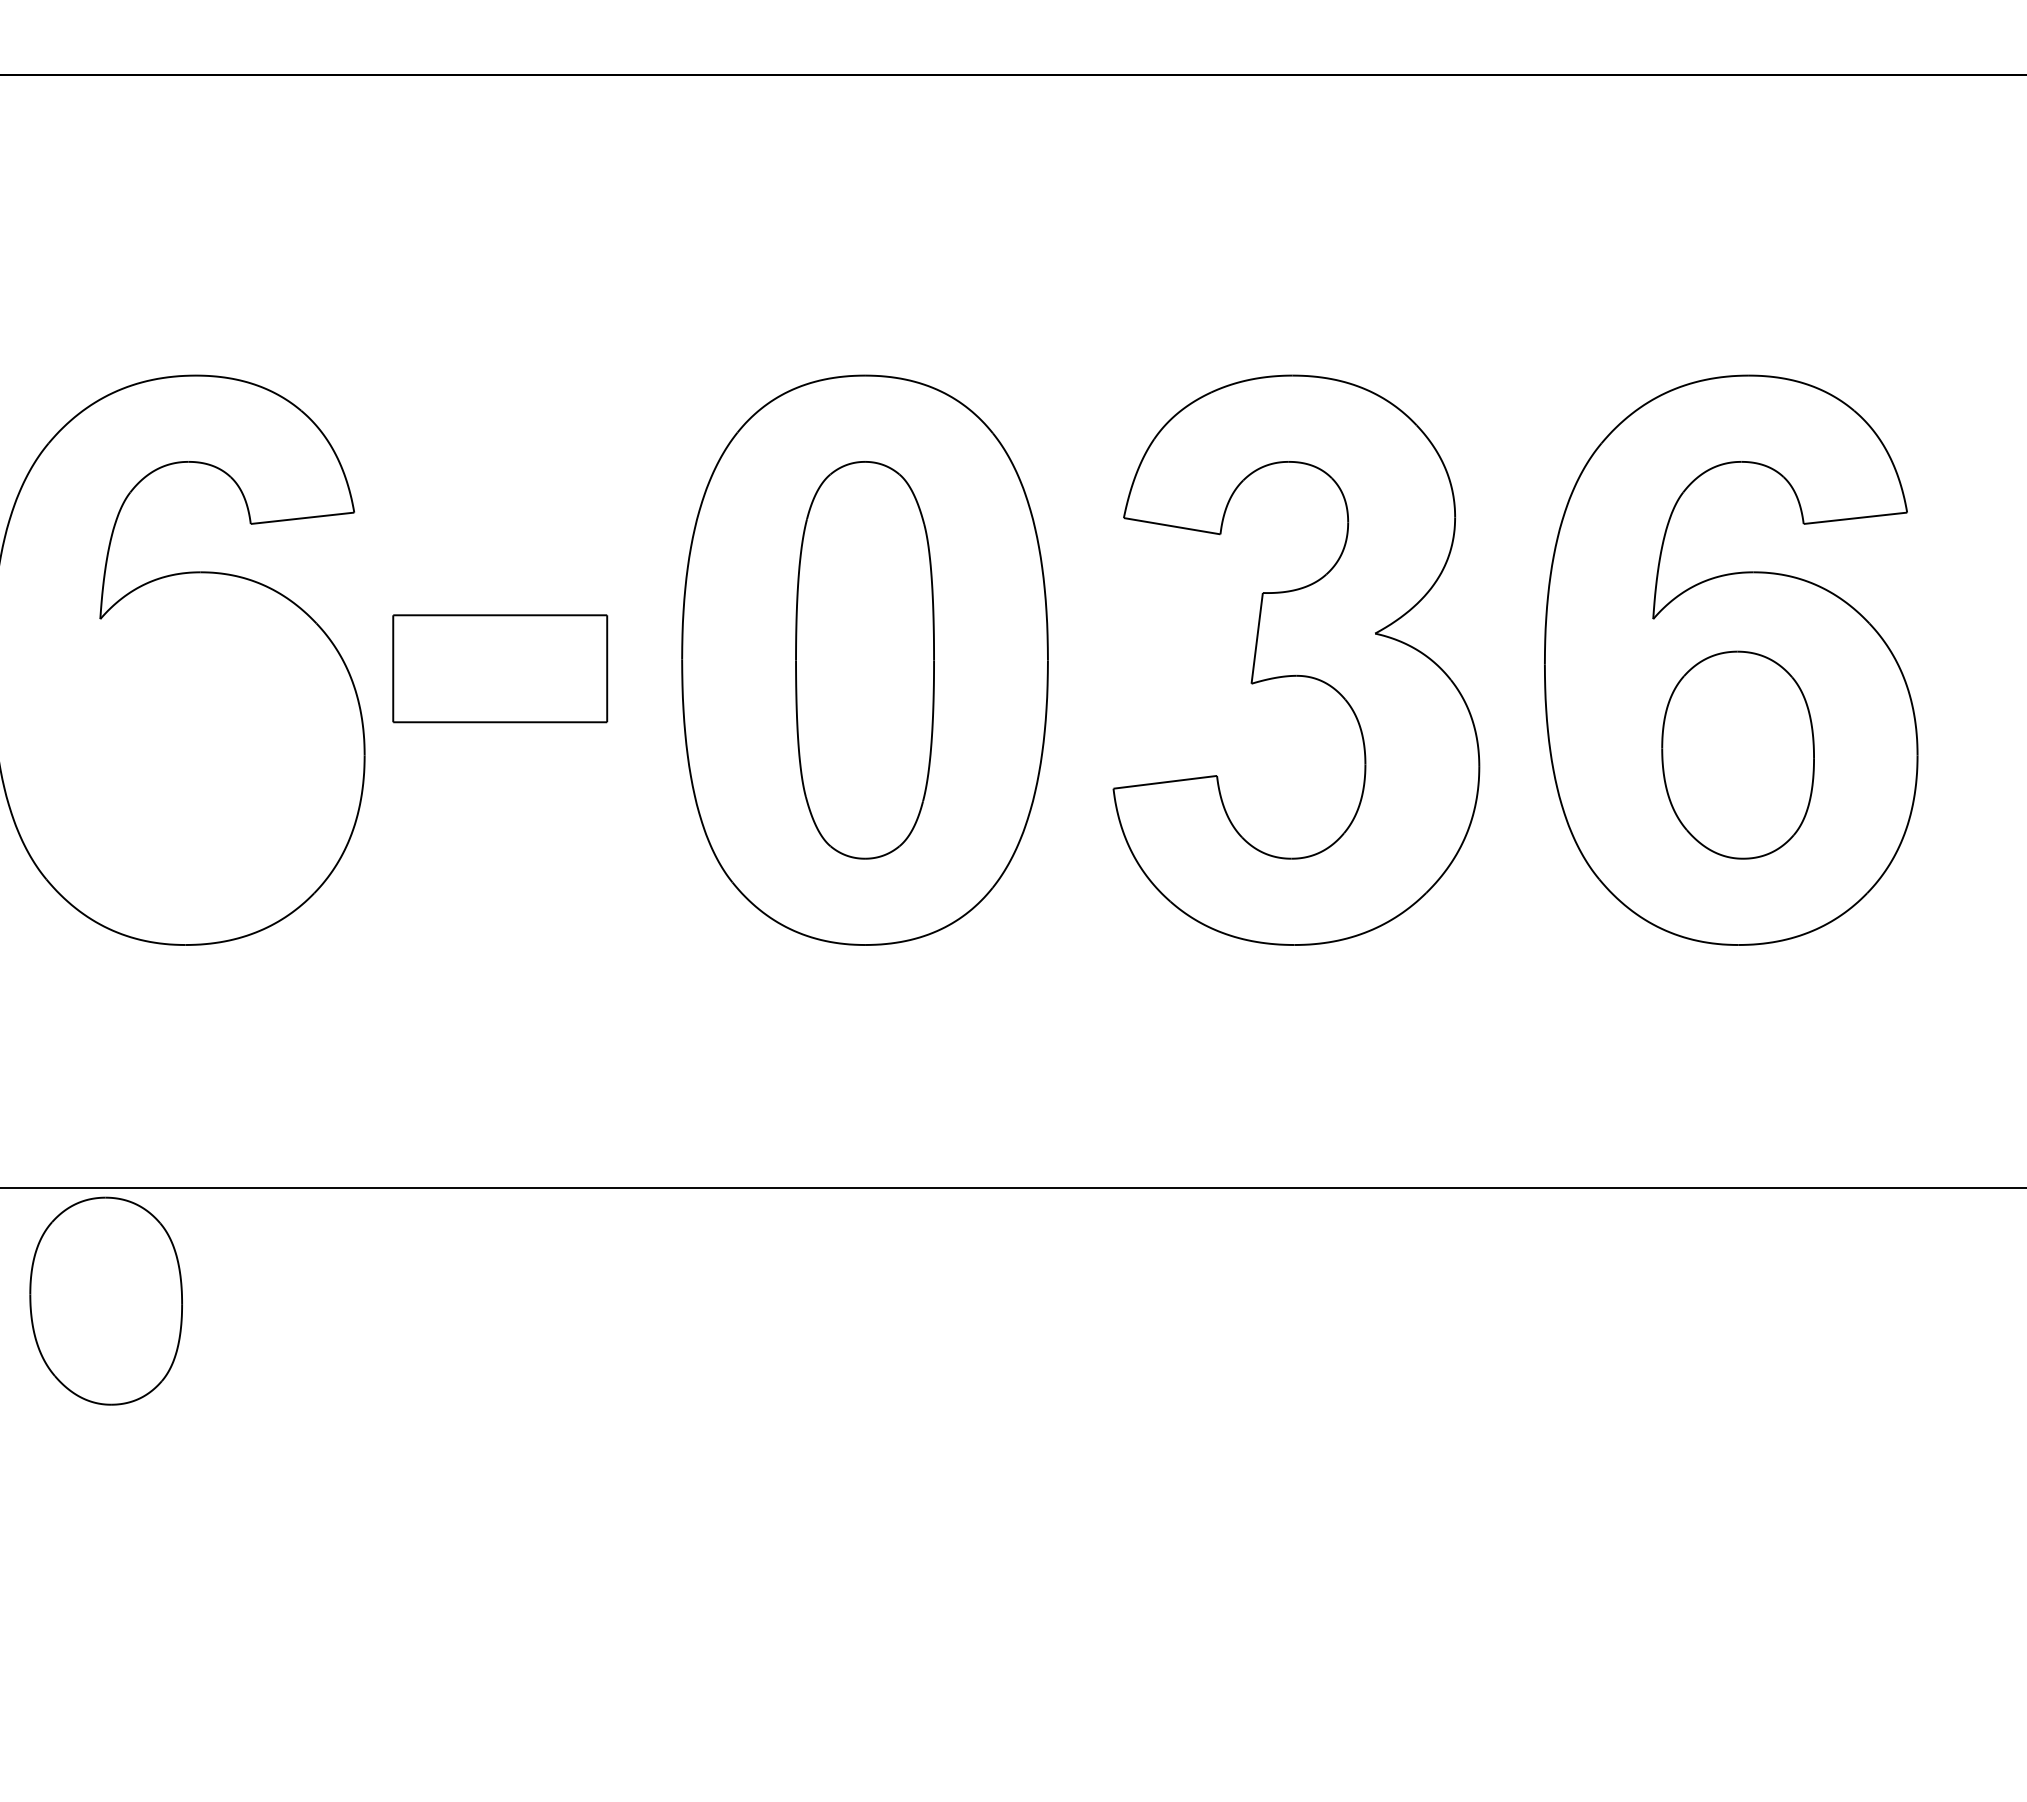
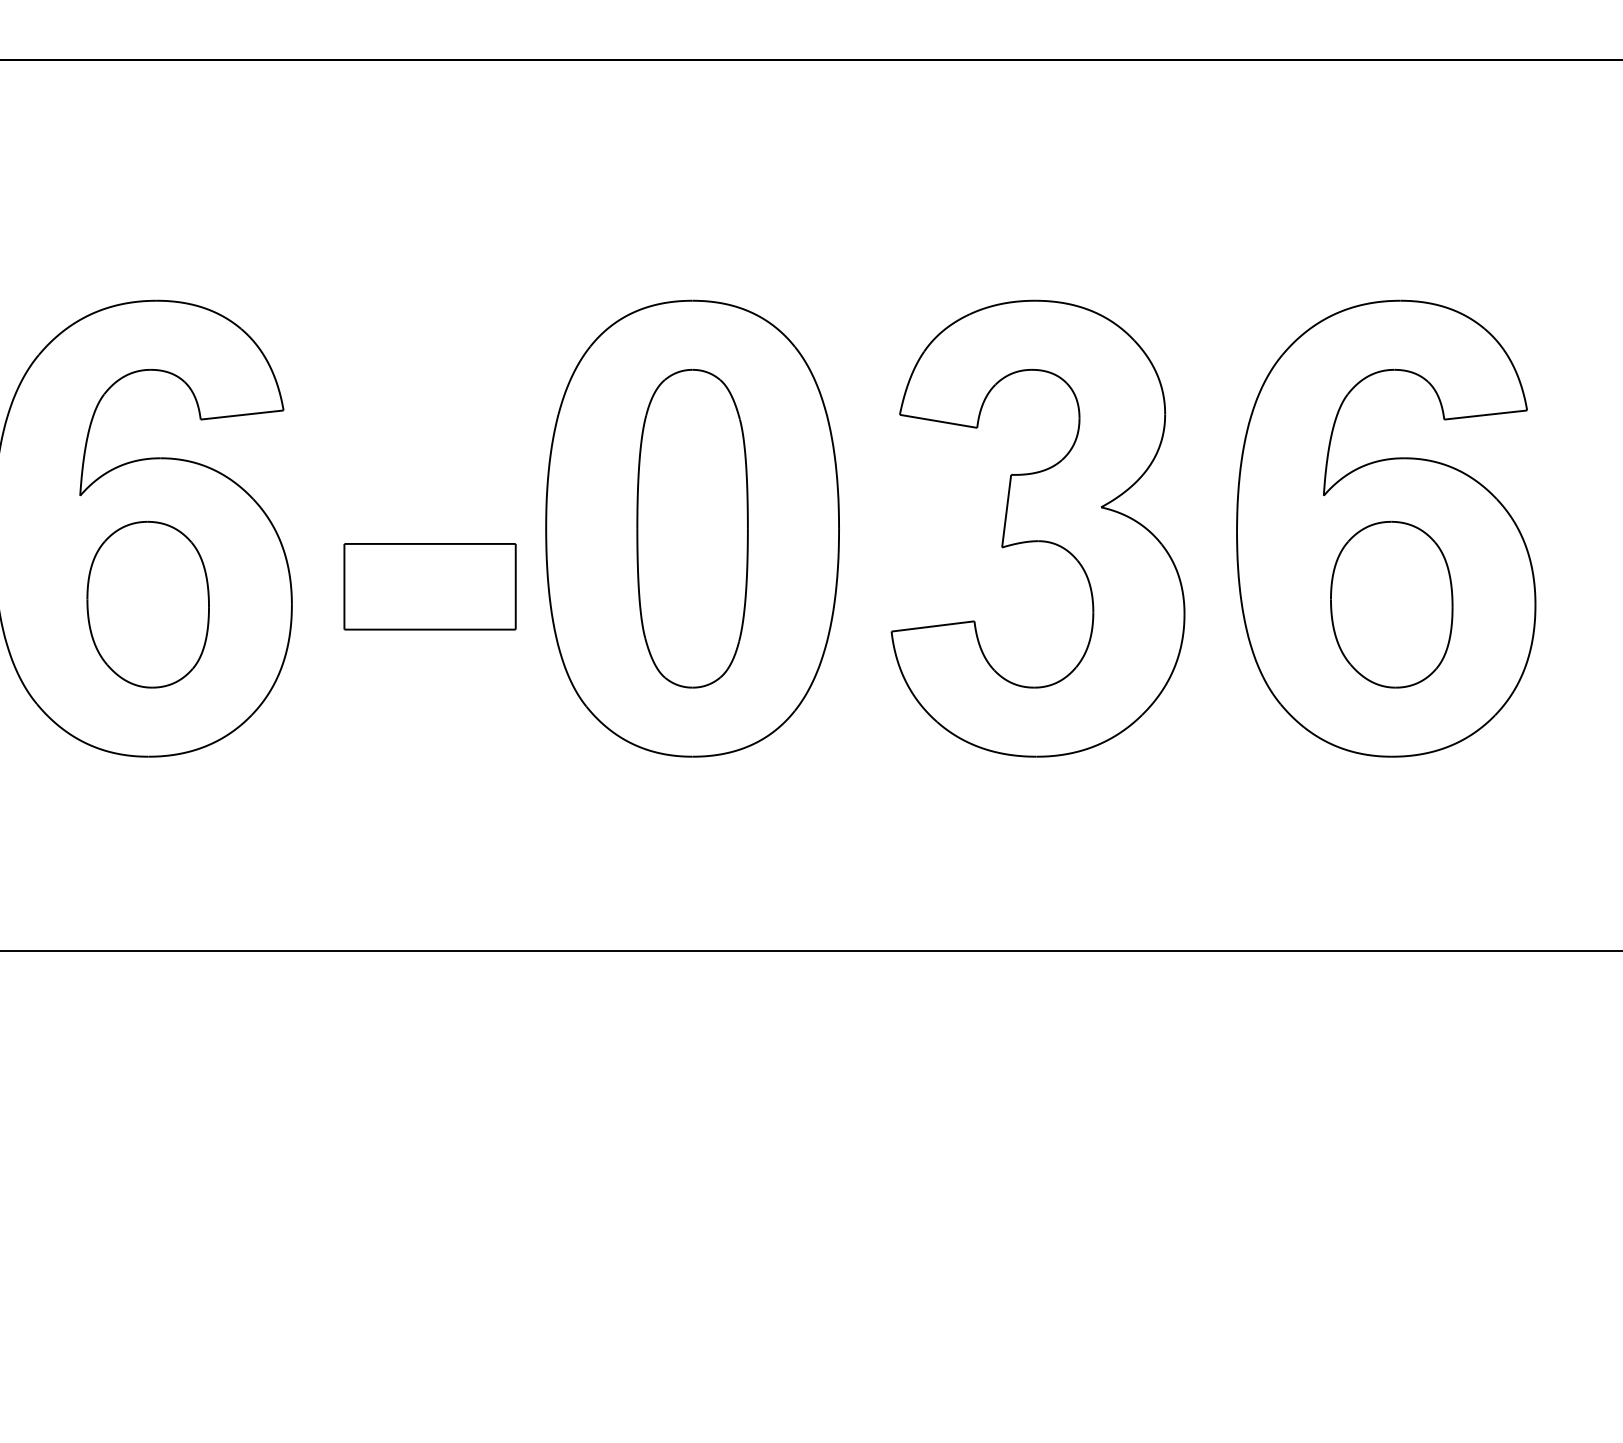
part: (500, 668) -> (430, 586), moved
part: (105, 1300) -> (147, 604), moved

